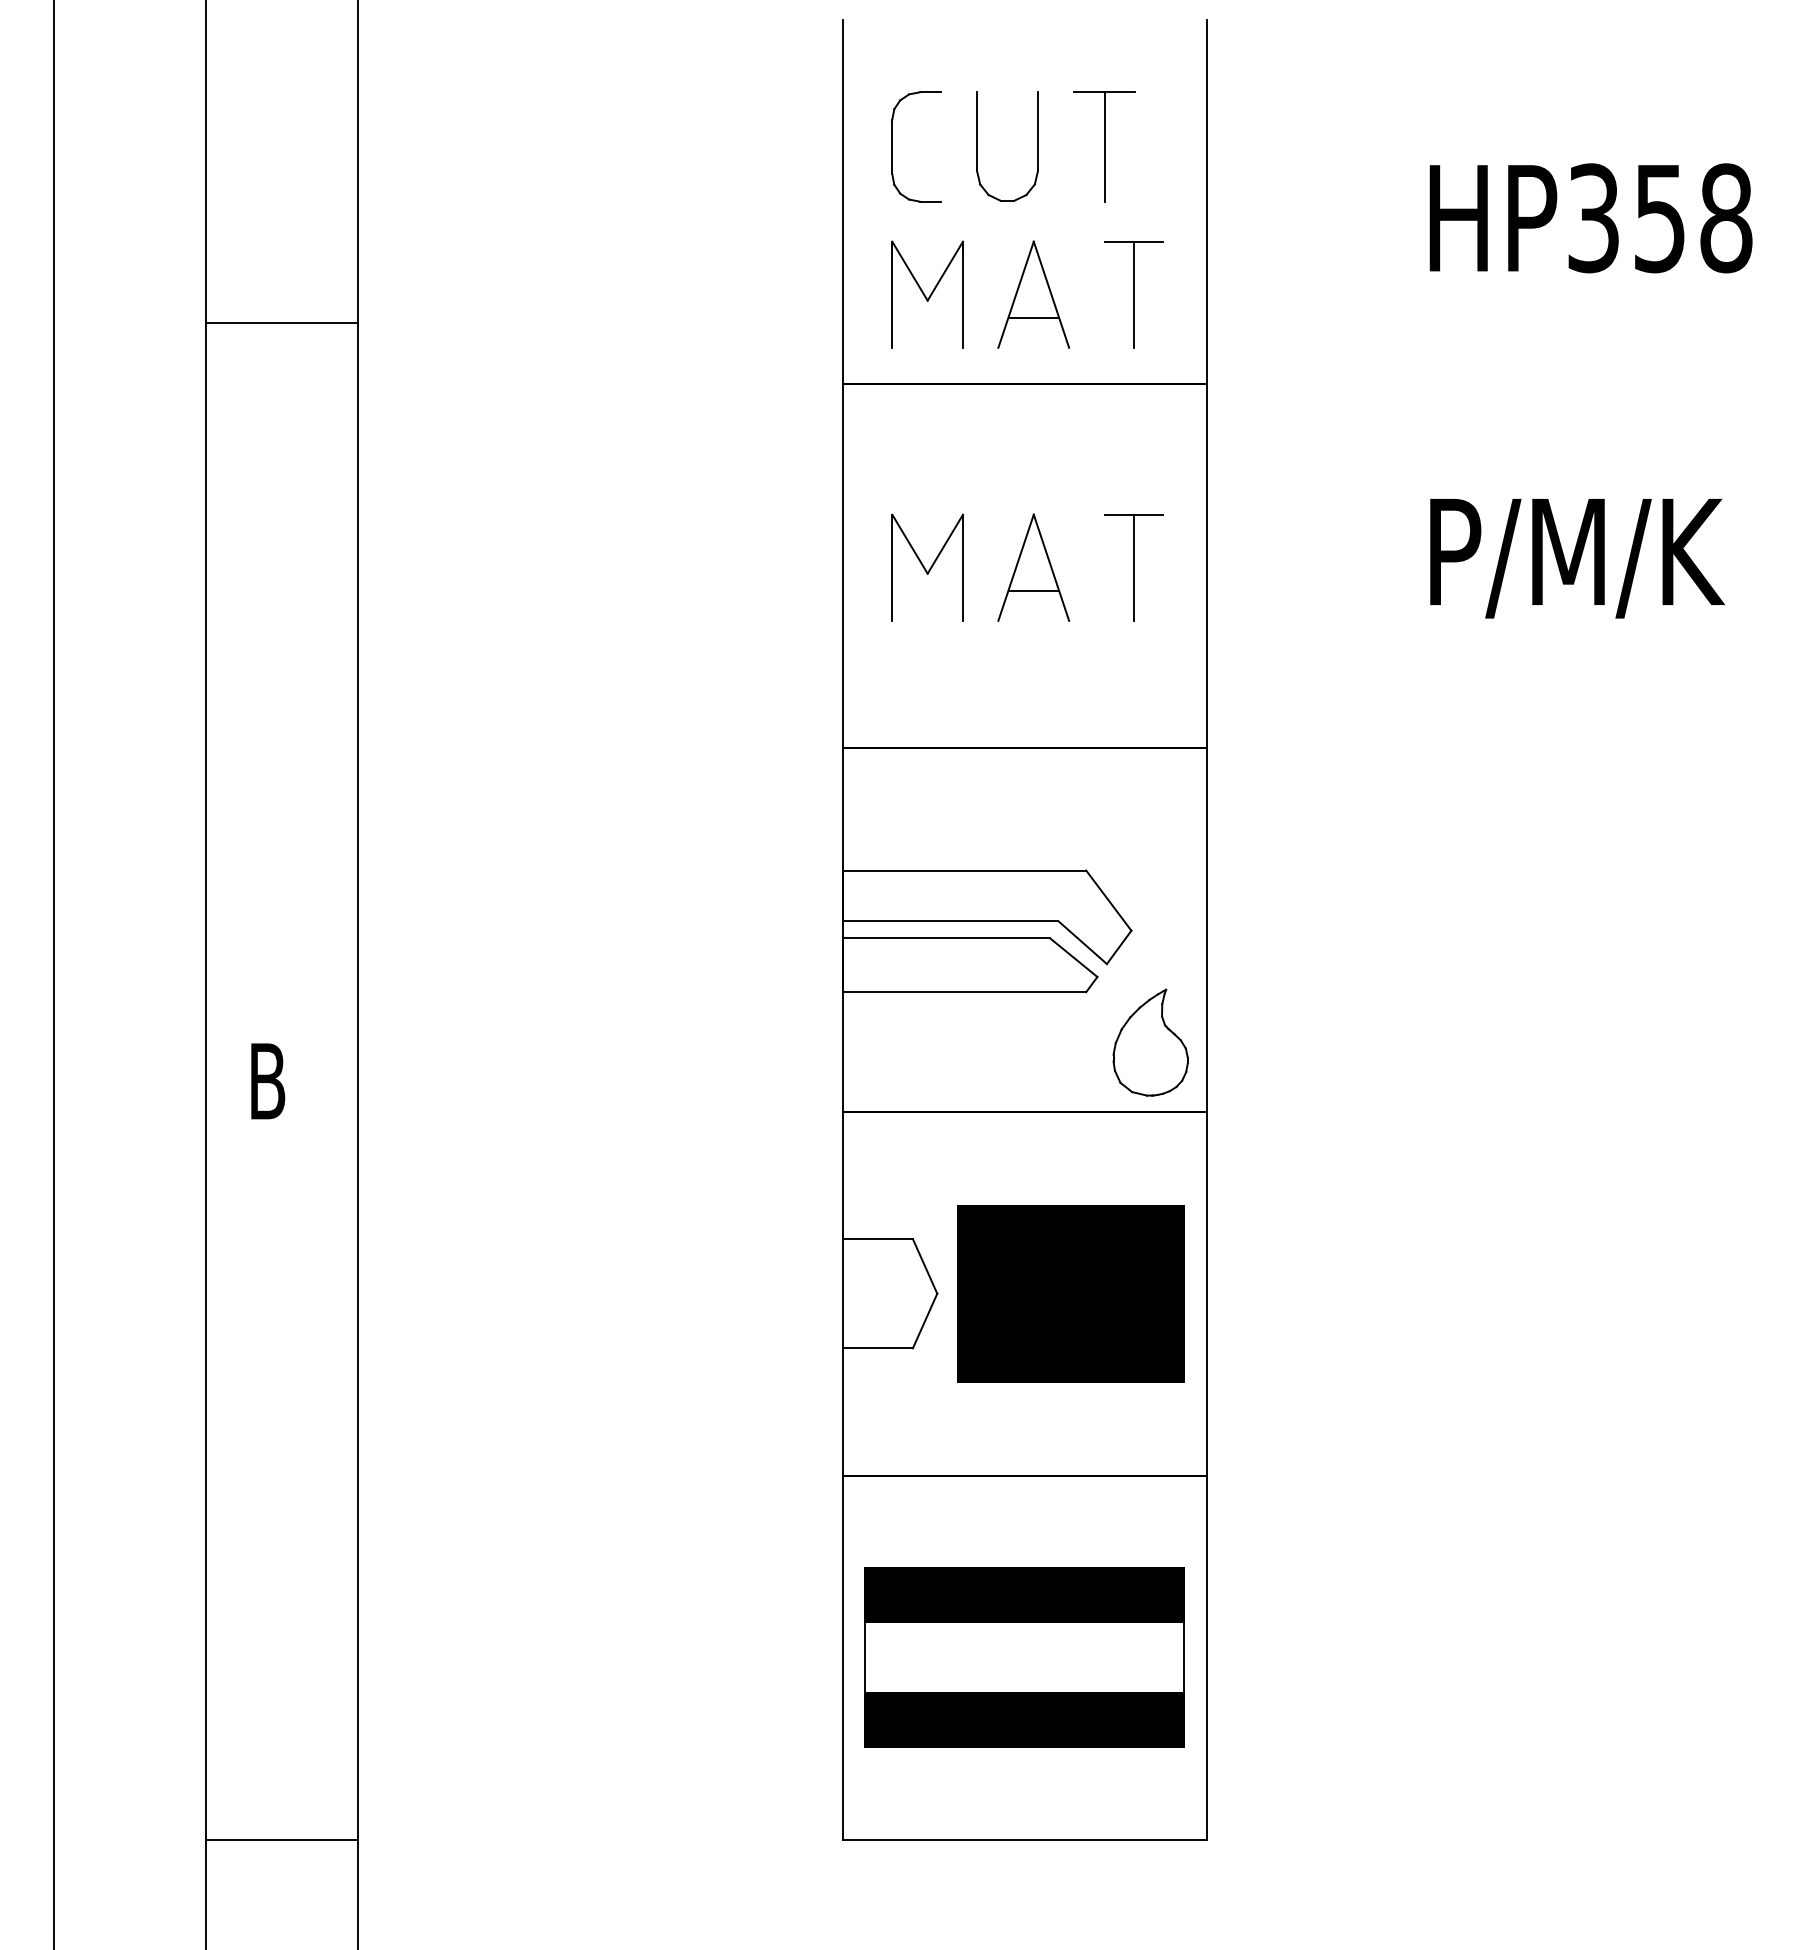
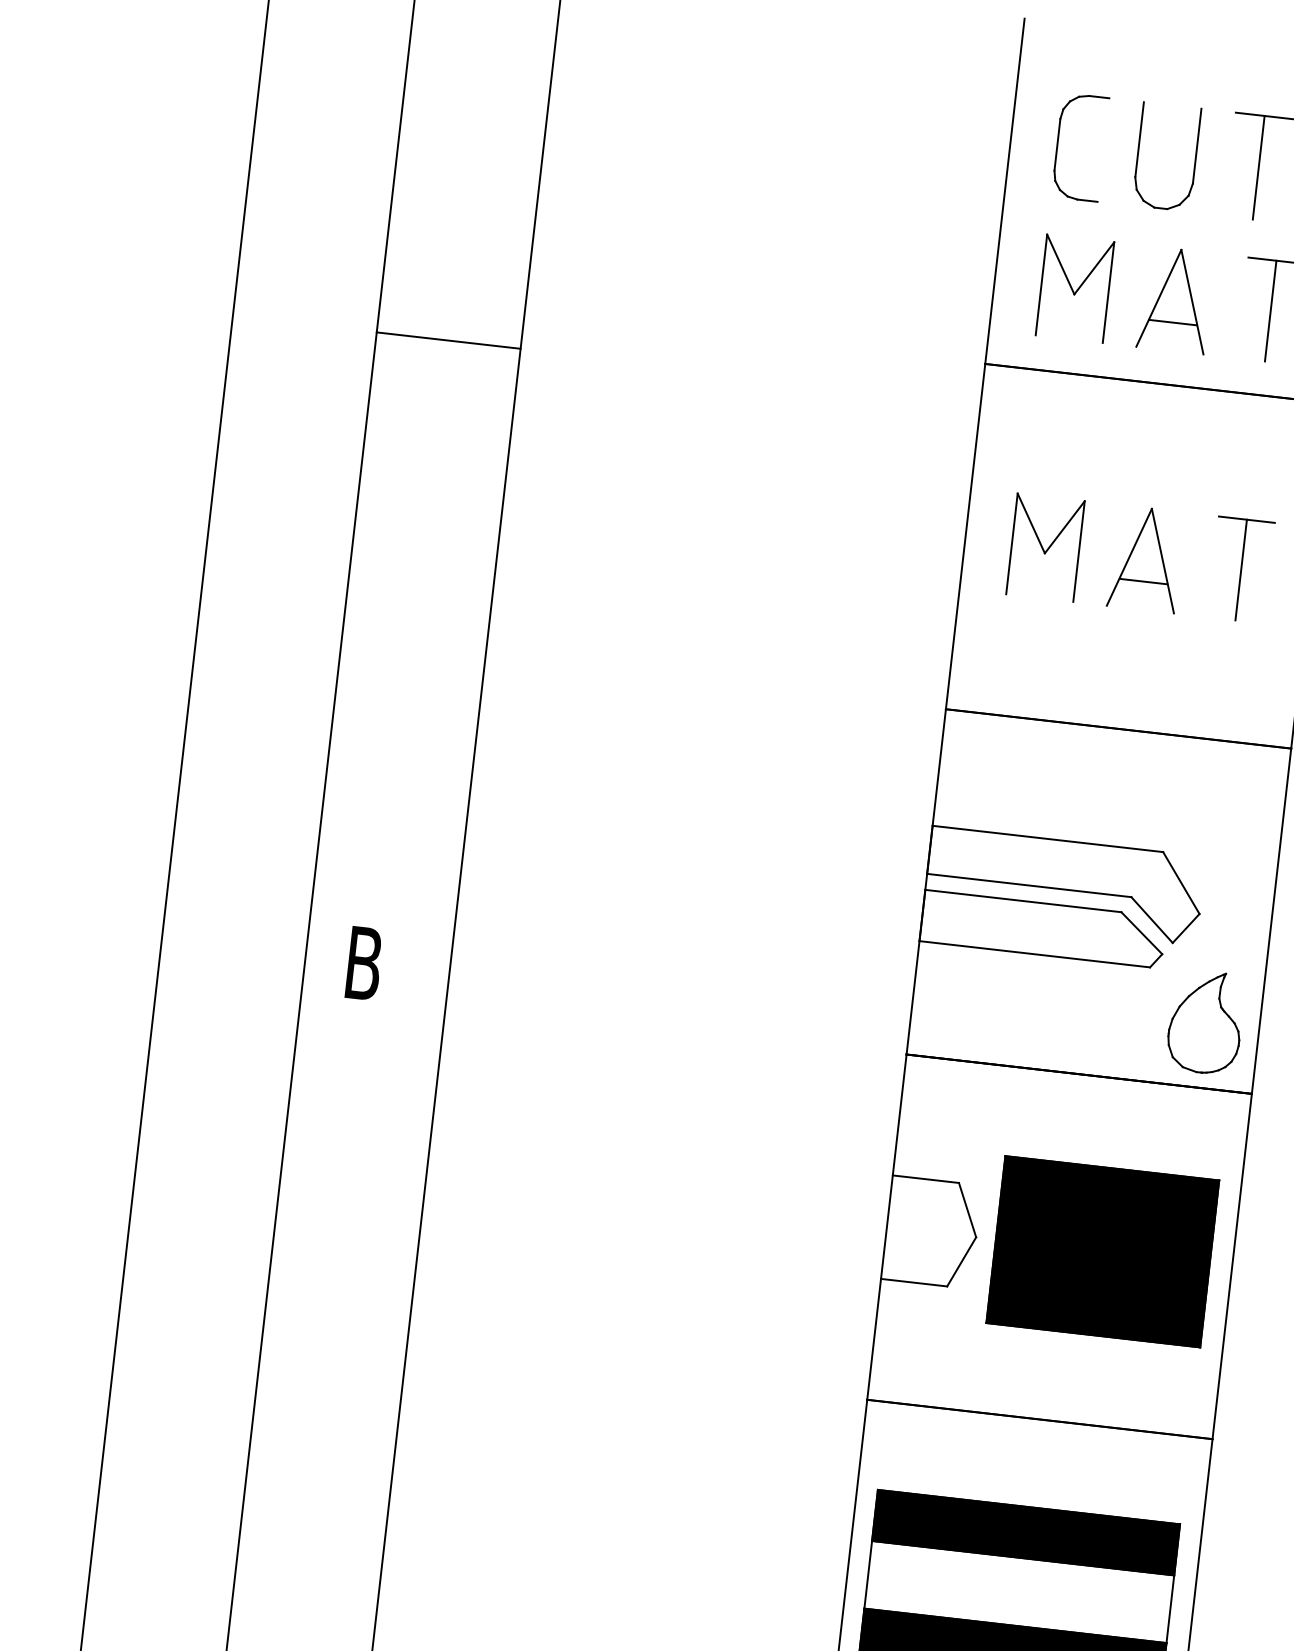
line: (281, 322) -> (448, 340), moved

